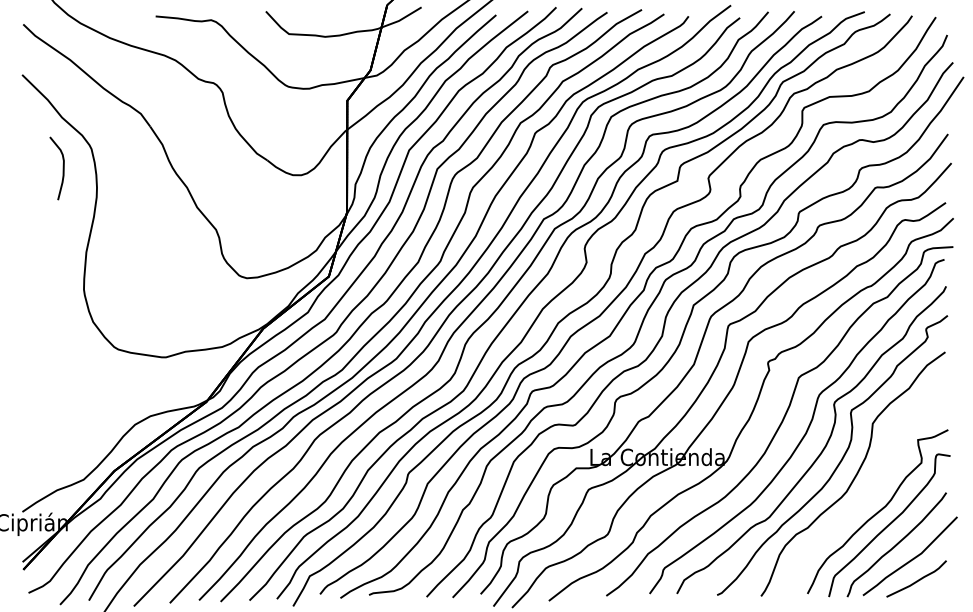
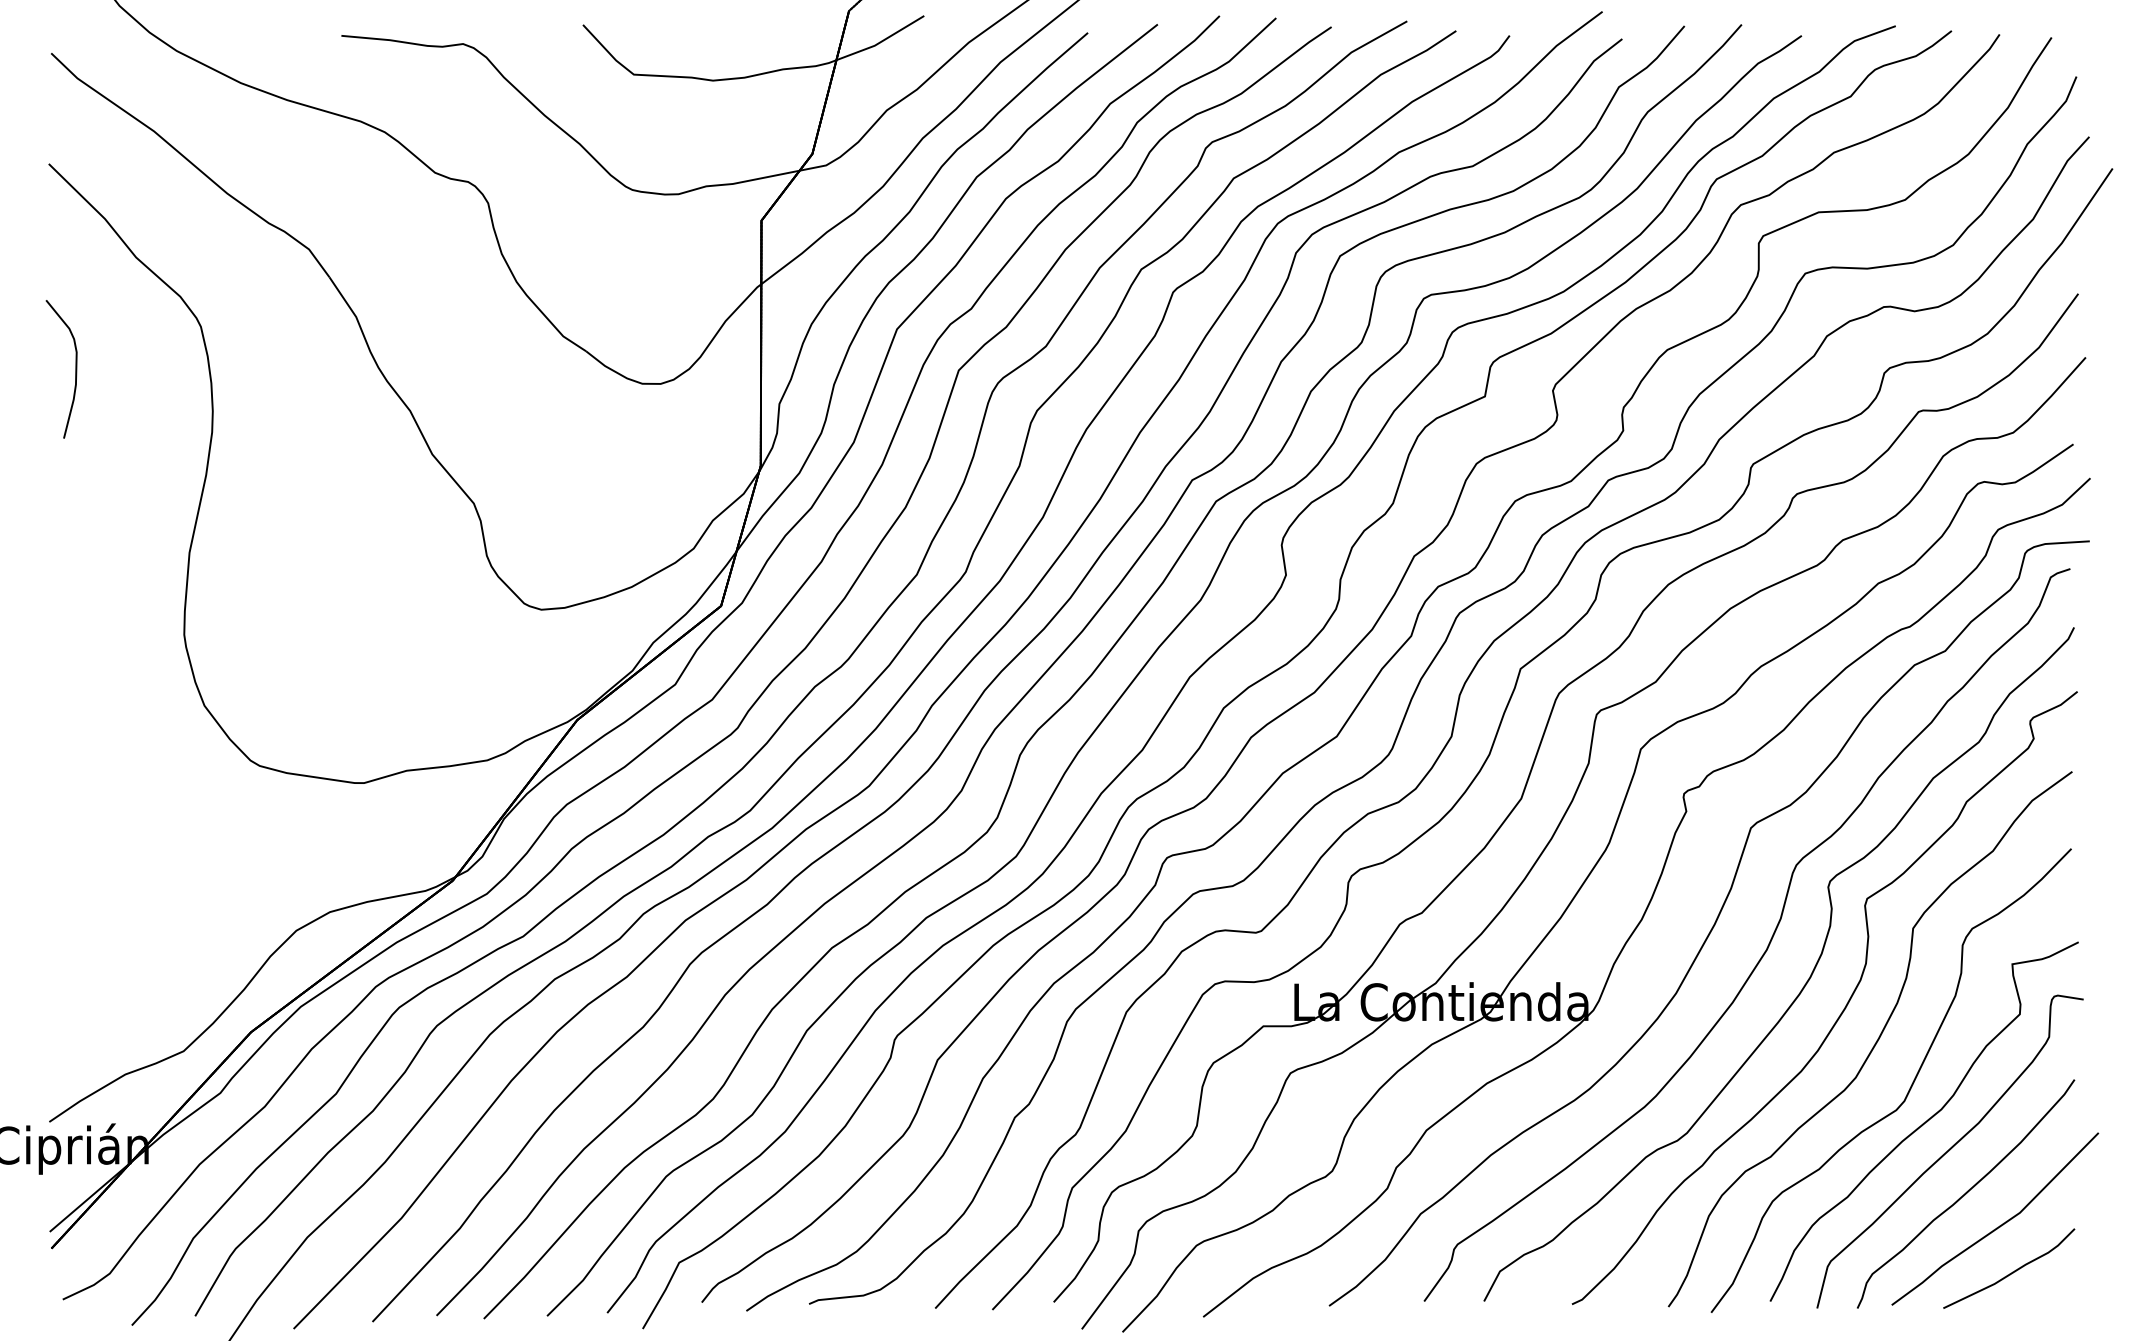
curve: (62, 168) -> (73, 369), moved
part: (870, 496) -> (1908, 1088), added

